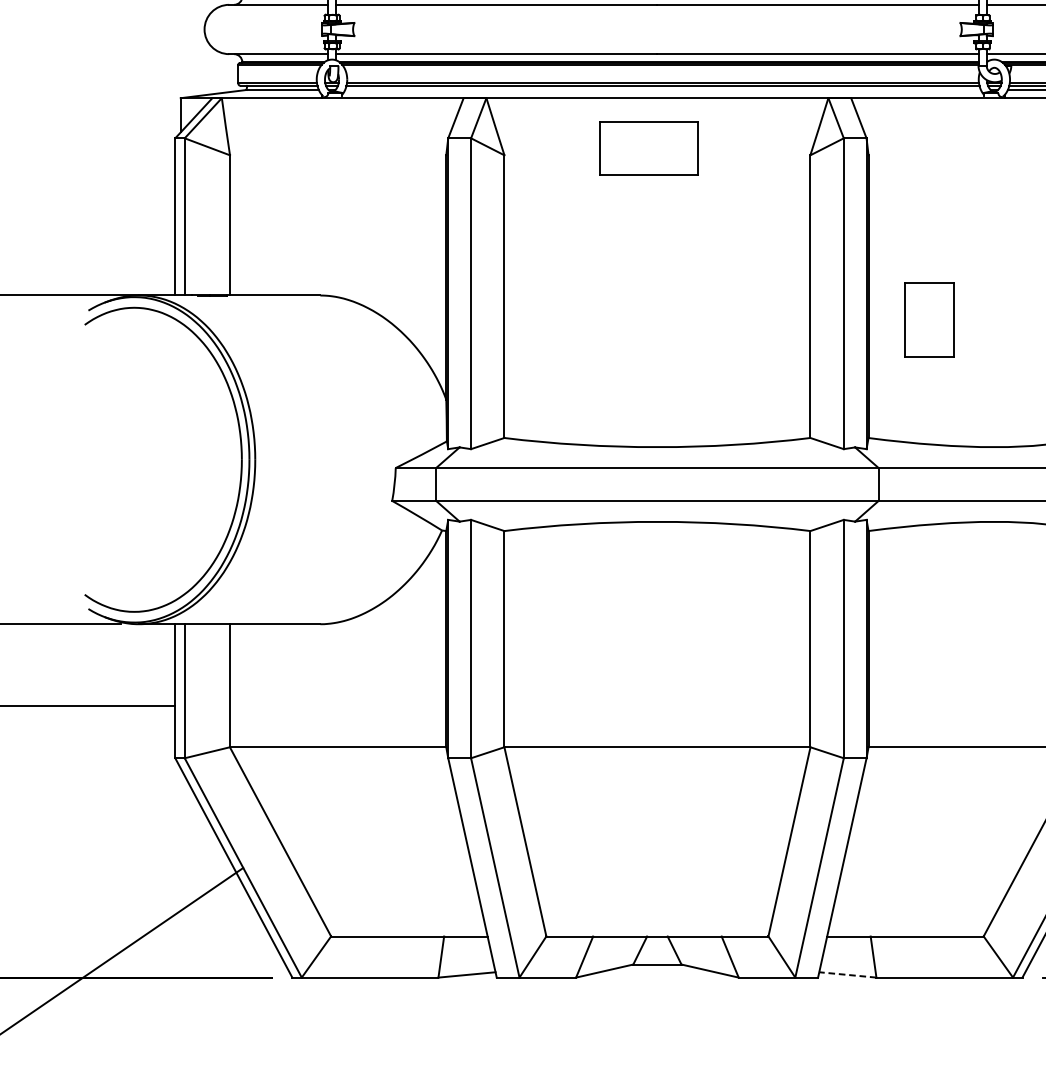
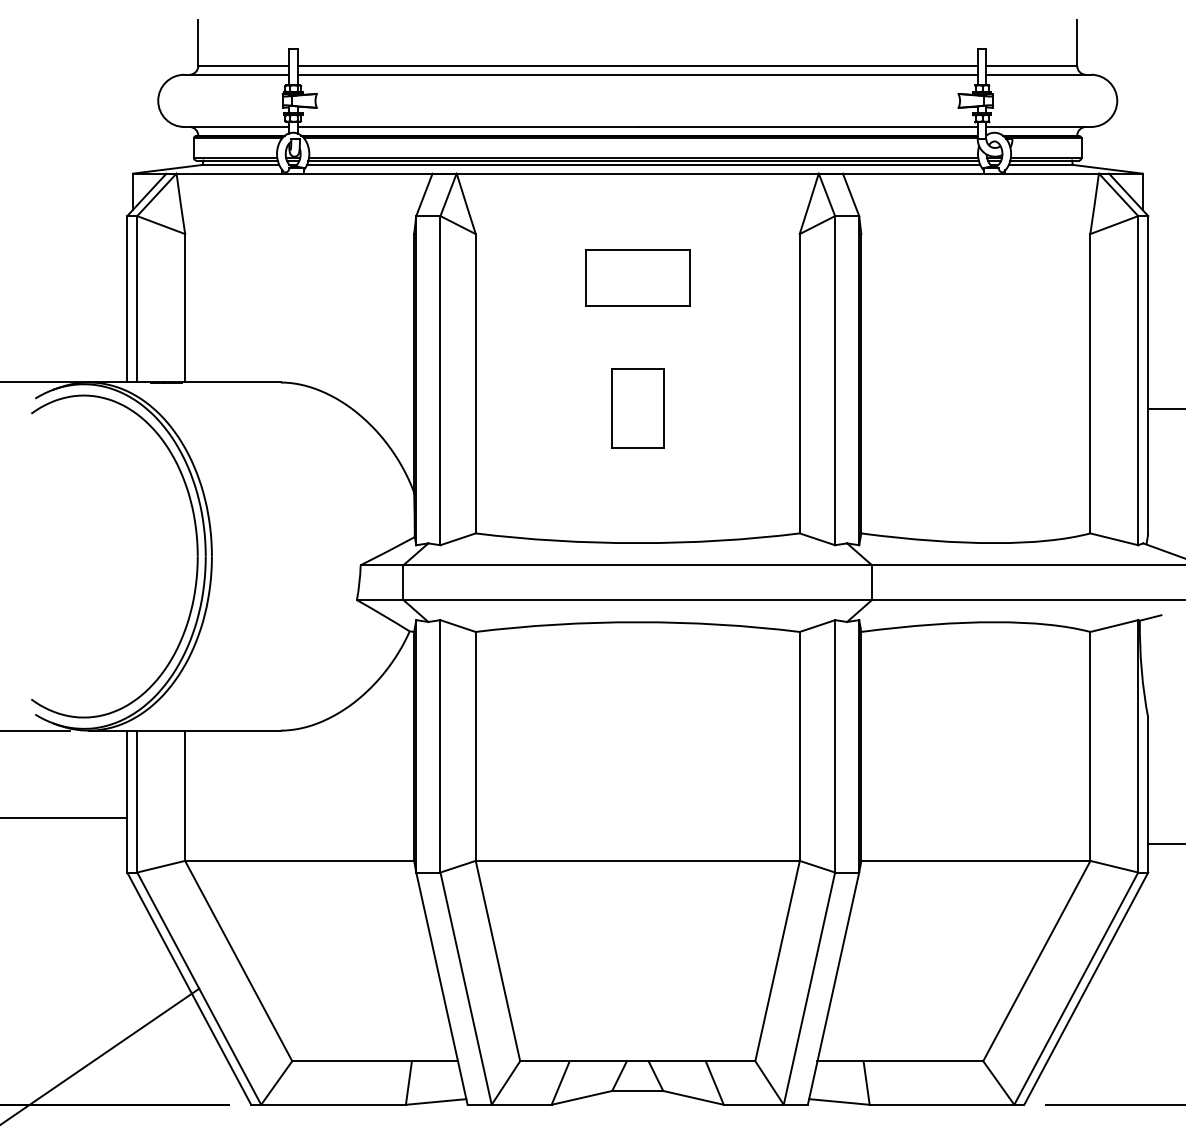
line: (662, 89) -> (643, 164), added
part: (648, 148) -> (637, 277), moved
part: (929, 320) -> (637, 408), moved
line: (847, 974) -> (838, 1101), dashed -> solid

